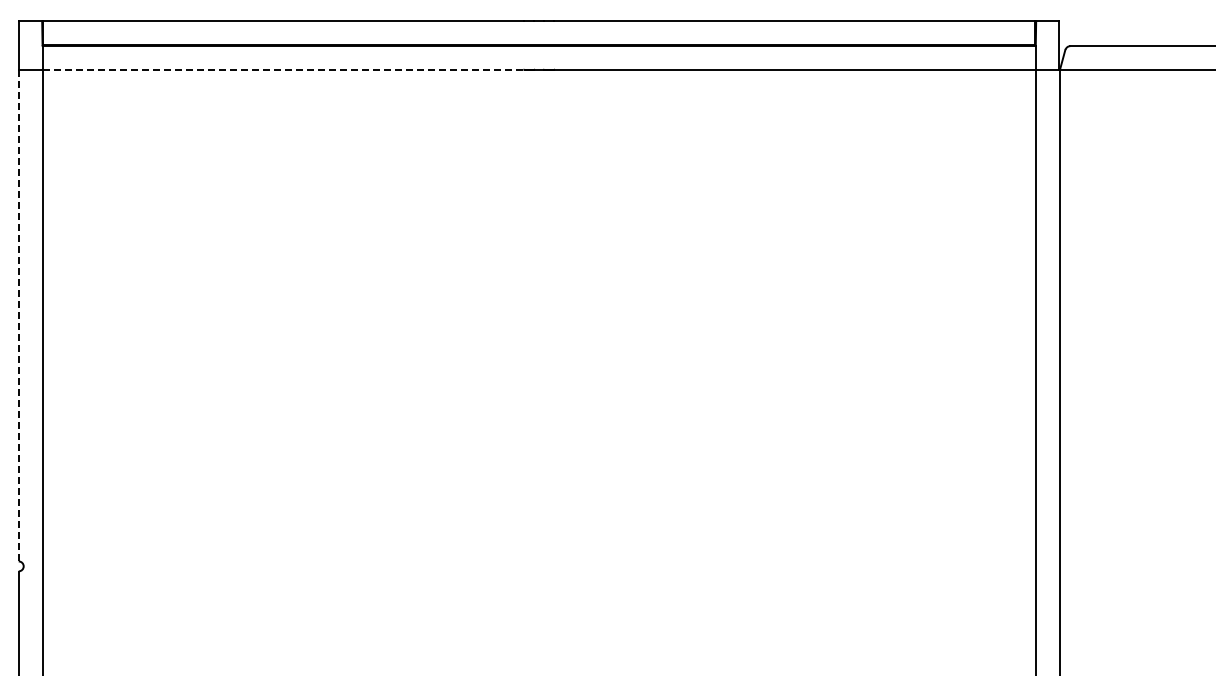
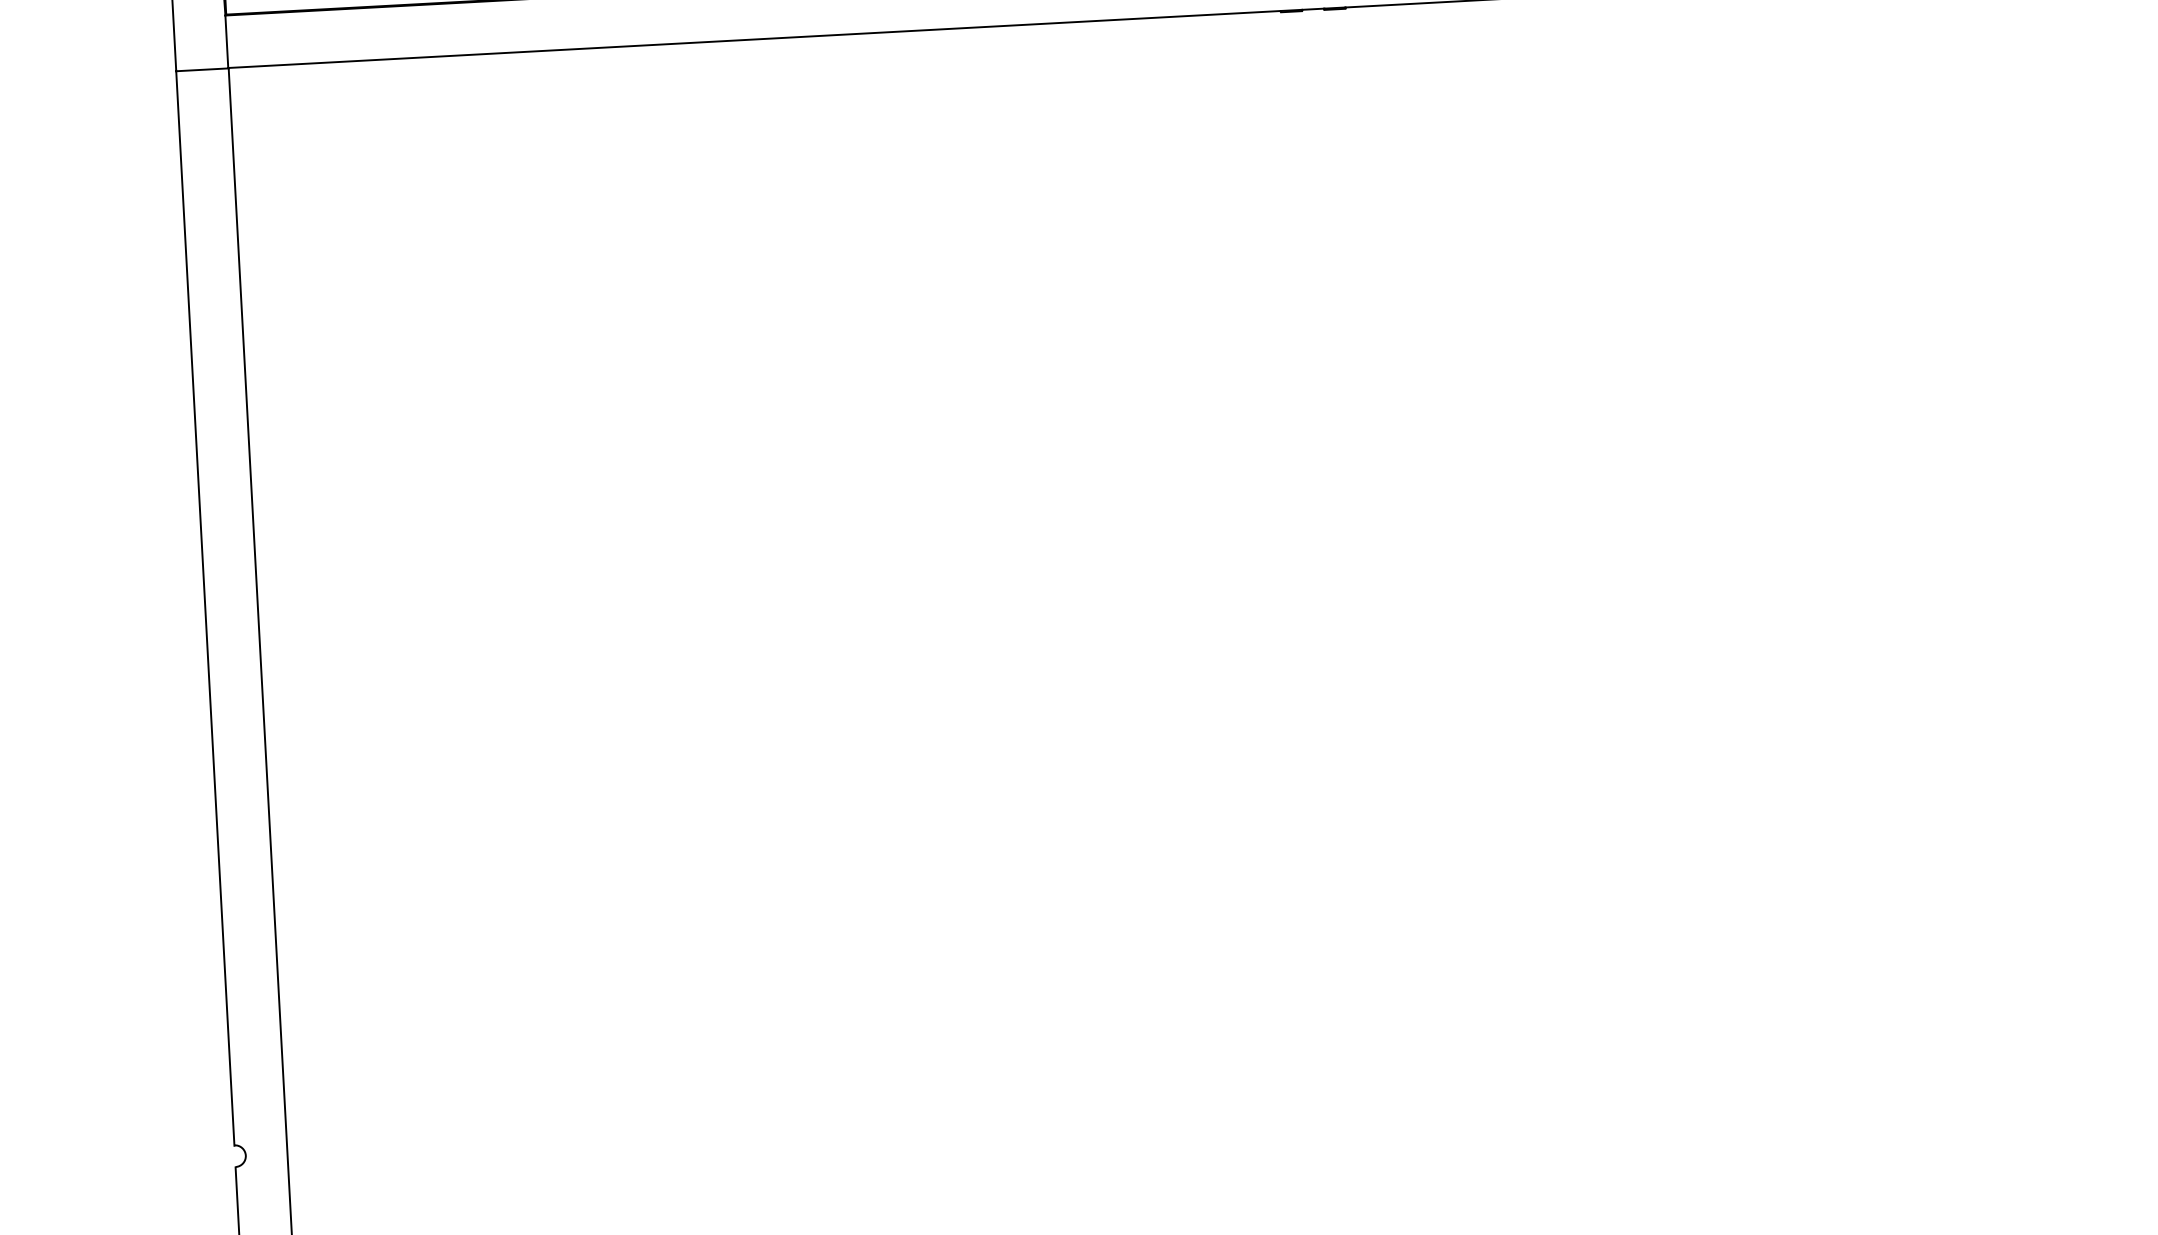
line: (283, 69) -> (754, 39), dashed -> solid
line: (18, 315) -> (204, 608), dashed -> solid

